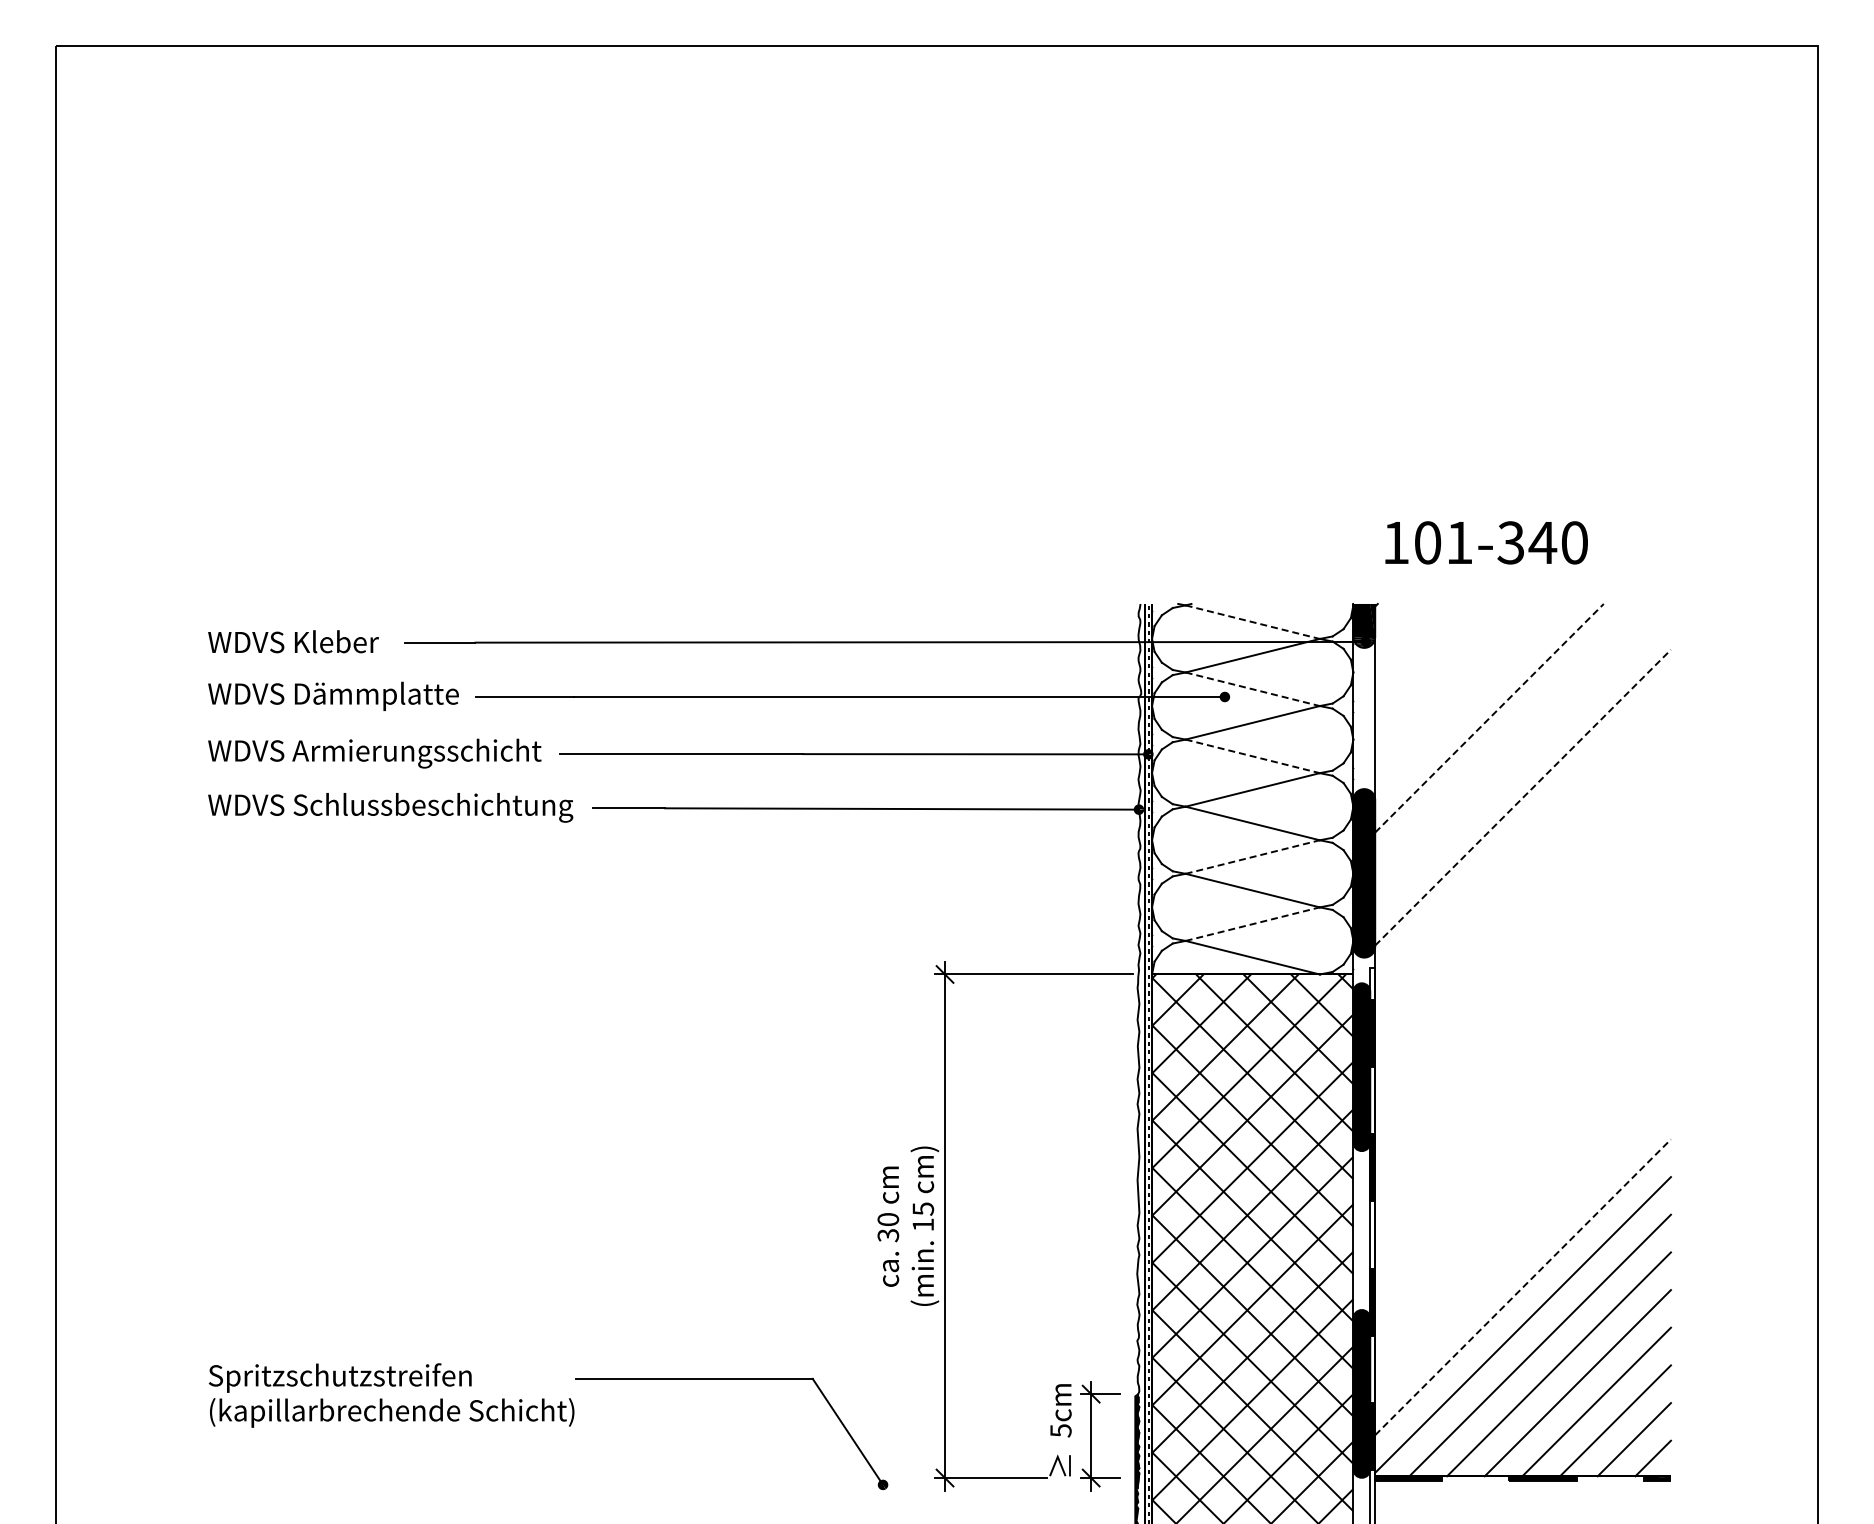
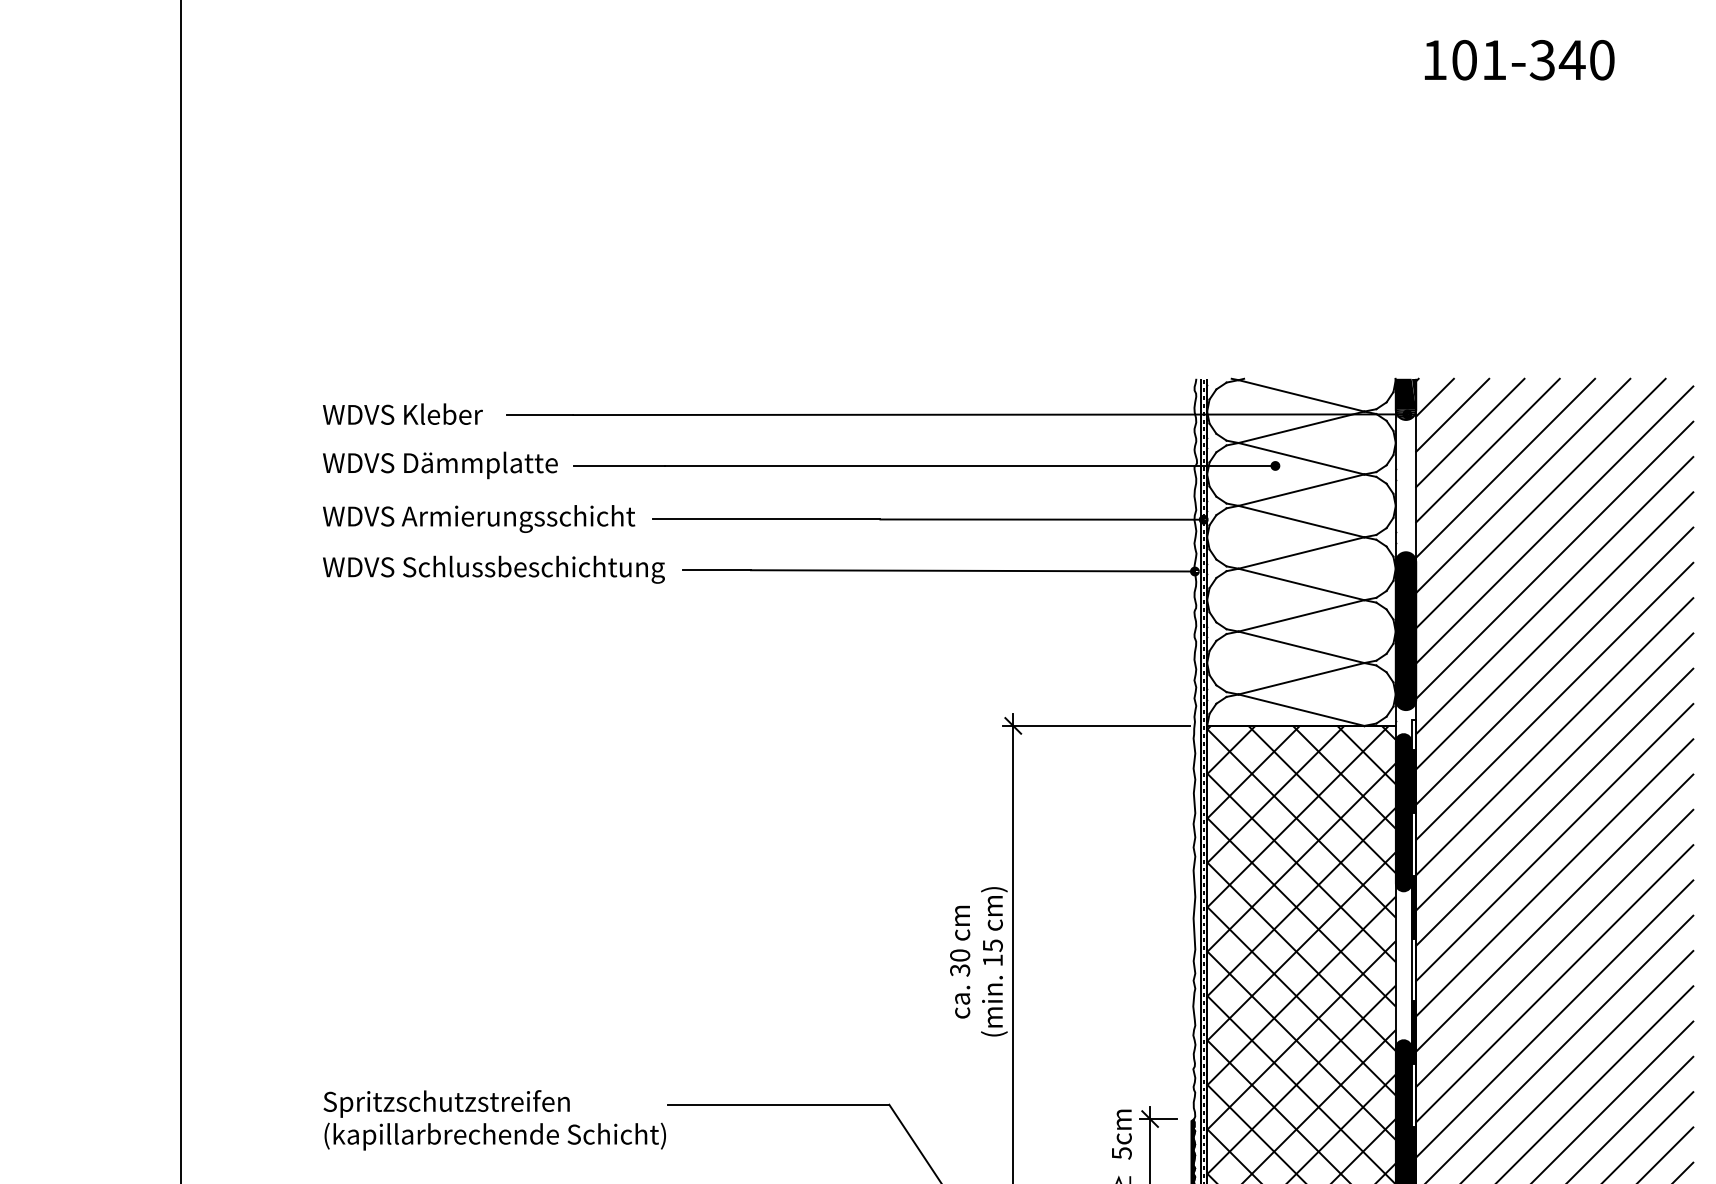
text: (1486, 542) -> (1519, 59), moved
line: (1253, 622) -> (1302, 396), dashed -> solid
line: (1395, 623) -> (1435, 397), added
line: (1414, 642) -> (1453, 414), added
line: (1432, 661) -> (1469, 432), added
line: (1451, 680) -> (1487, 450), added
line: (1253, 689) -> (1302, 458), dashed -> solid
line: (1470, 698) -> (1505, 467), added
line: (1489, 718) -> (1523, 486), dashed -> solid
line: (1508, 736) -> (1541, 502), added
line: (1253, 756) -> (1302, 521), dashed -> solid
line: (1522, 759) -> (1554, 524), added
line: (1523, 797) -> (1555, 560), dashed -> solid
line: (1522, 835) -> (1554, 595), added
line: (1253, 856) -> (1302, 615), dashed -> solid
line: (1522, 872) -> (1554, 630), added
line: (1522, 910) -> (1554, 665), added
line: (1253, 924) -> (1302, 679), dashed -> solid
line: (1522, 948) -> (1554, 701), added
line: (1522, 985) -> (1554, 736), added
line: (1522, 1023) -> (1554, 771), added
line: (1522, 1061) -> (1554, 807), added
line: (1522, 1098) -> (1554, 842), added
line: (1522, 1136) -> (1554, 877), added
line: (1522, 1174) -> (1554, 913), added
line: (1522, 1211) -> (1554, 947), added
line: (1522, 1249) -> (1554, 983), added
line: (1523, 1286) -> (1555, 1018), dashed -> solid

